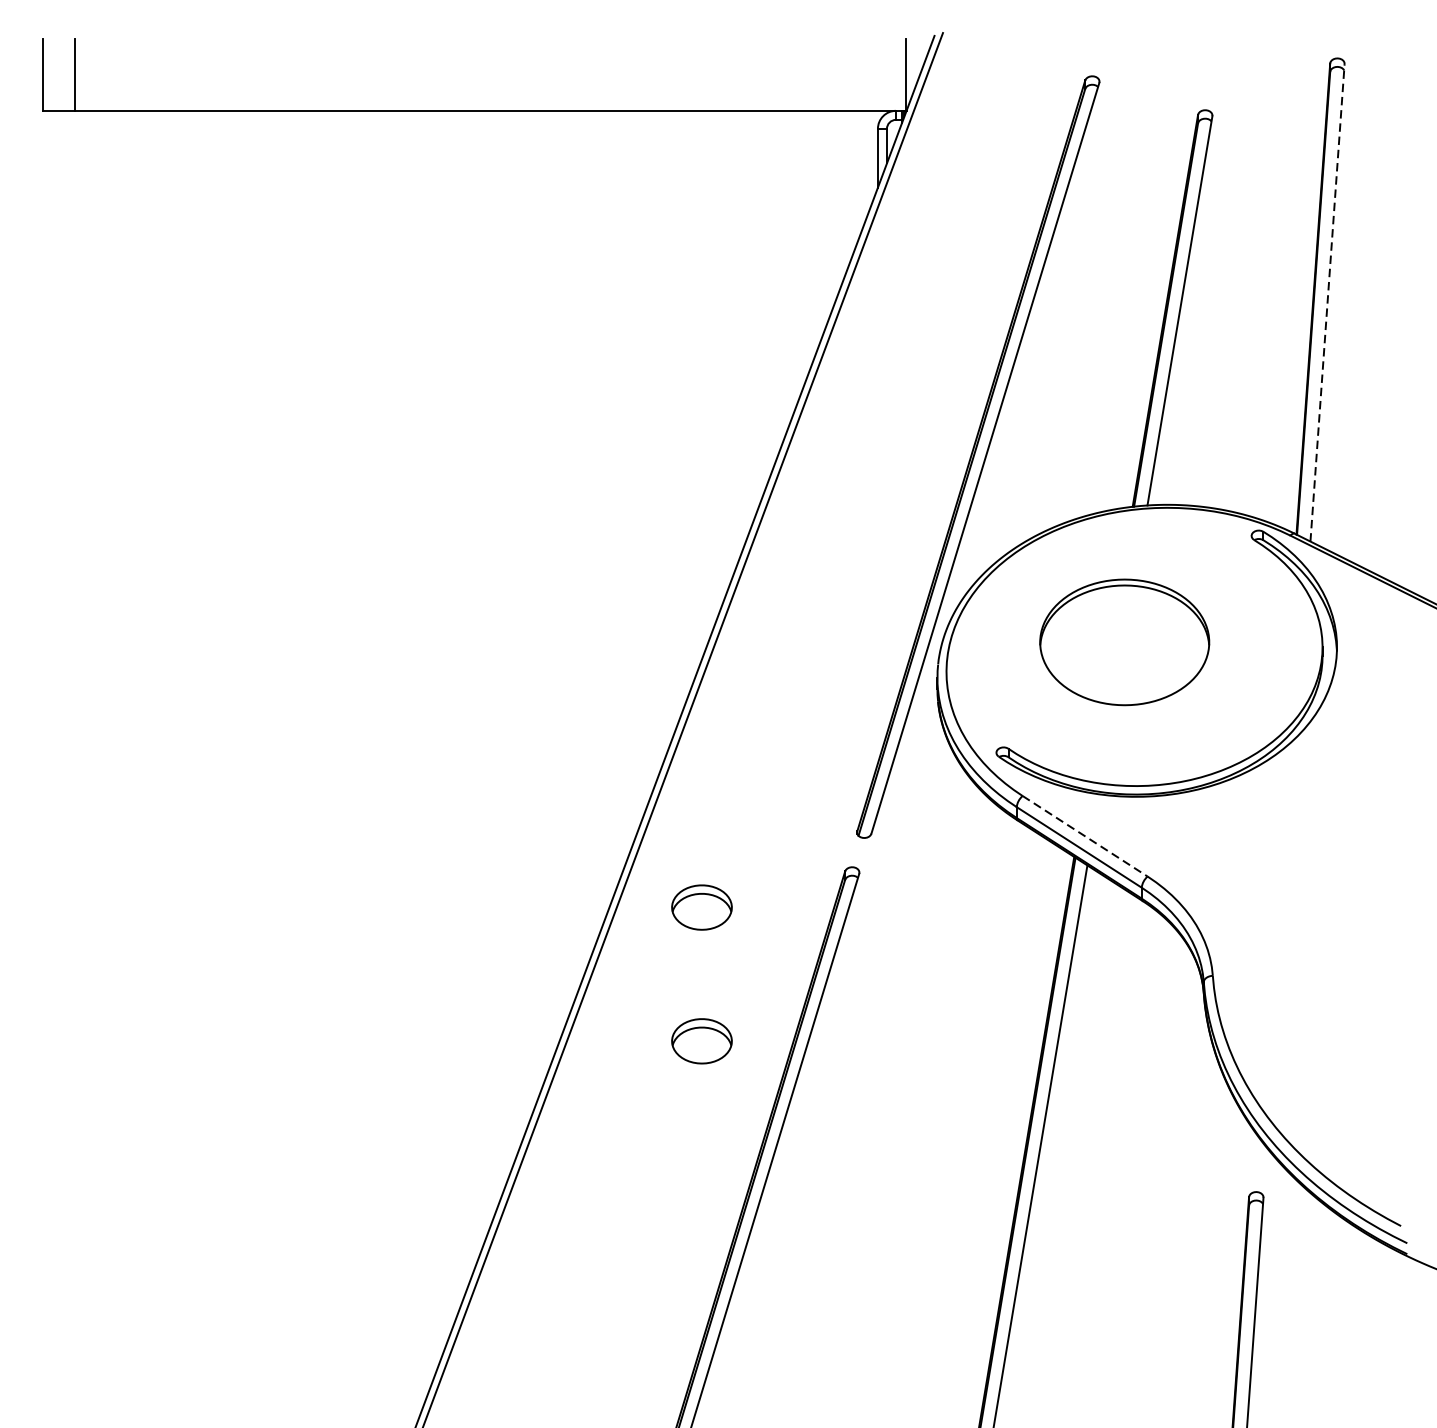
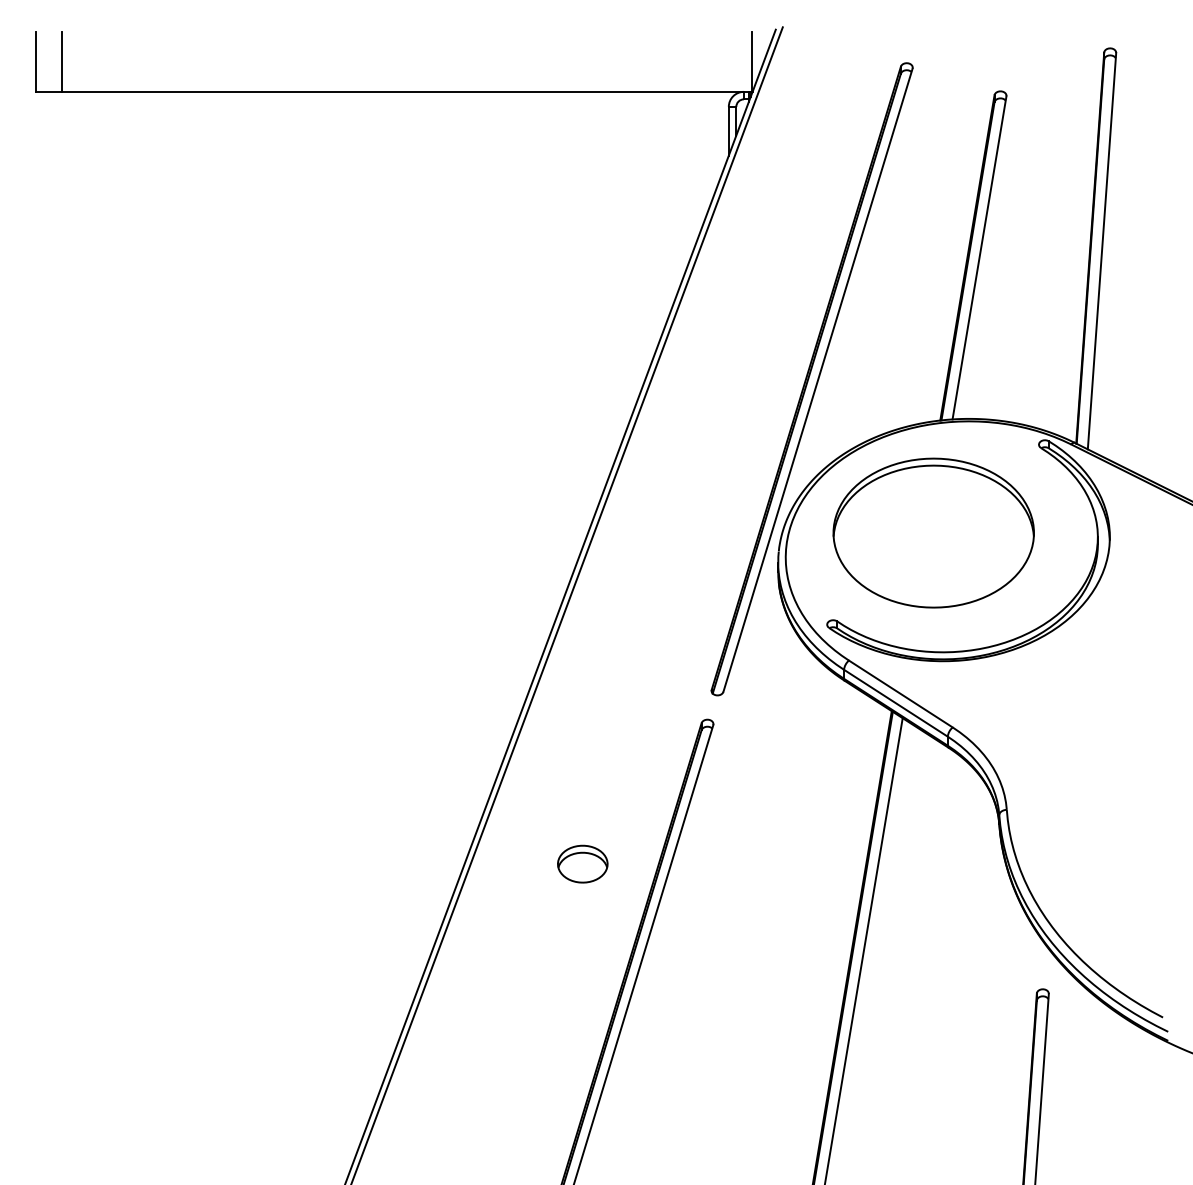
line: (1328, 303) -> (1102, 251), dashed -> solid
part: (1124, 641) -> (933, 532), size x1.43
line: (1084, 836) -> (900, 694), dashed -> solid
part: (701, 906) -> (582, 752), removed

